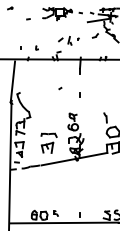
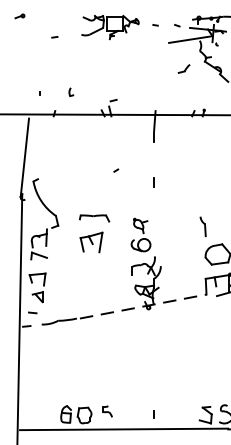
part: (68, 40) -> (131, 78), removed
part: (48, 142) -> (93, 232), moved
line: (74, 159) -> (143, 307), solid -> dashed

